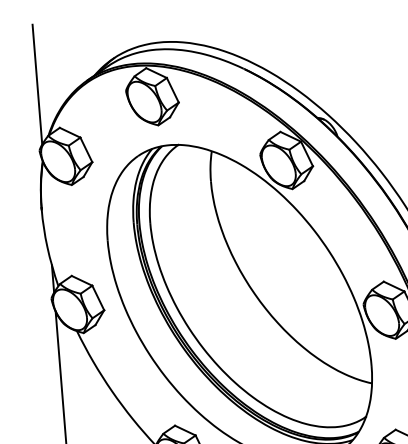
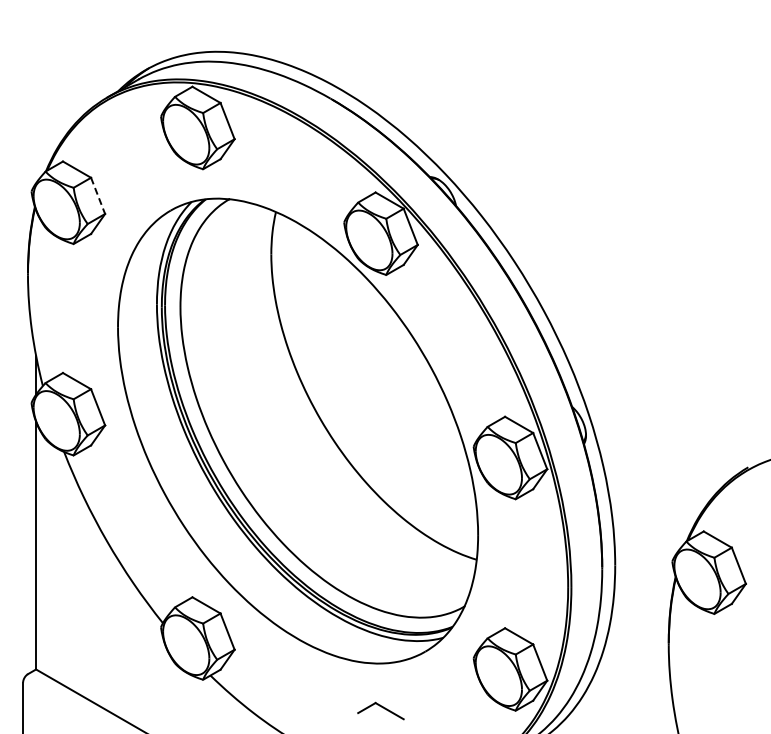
line: (37, 84) -> (36, 97), removed
line: (86, 150) -> (98, 196), solid -> dashed

